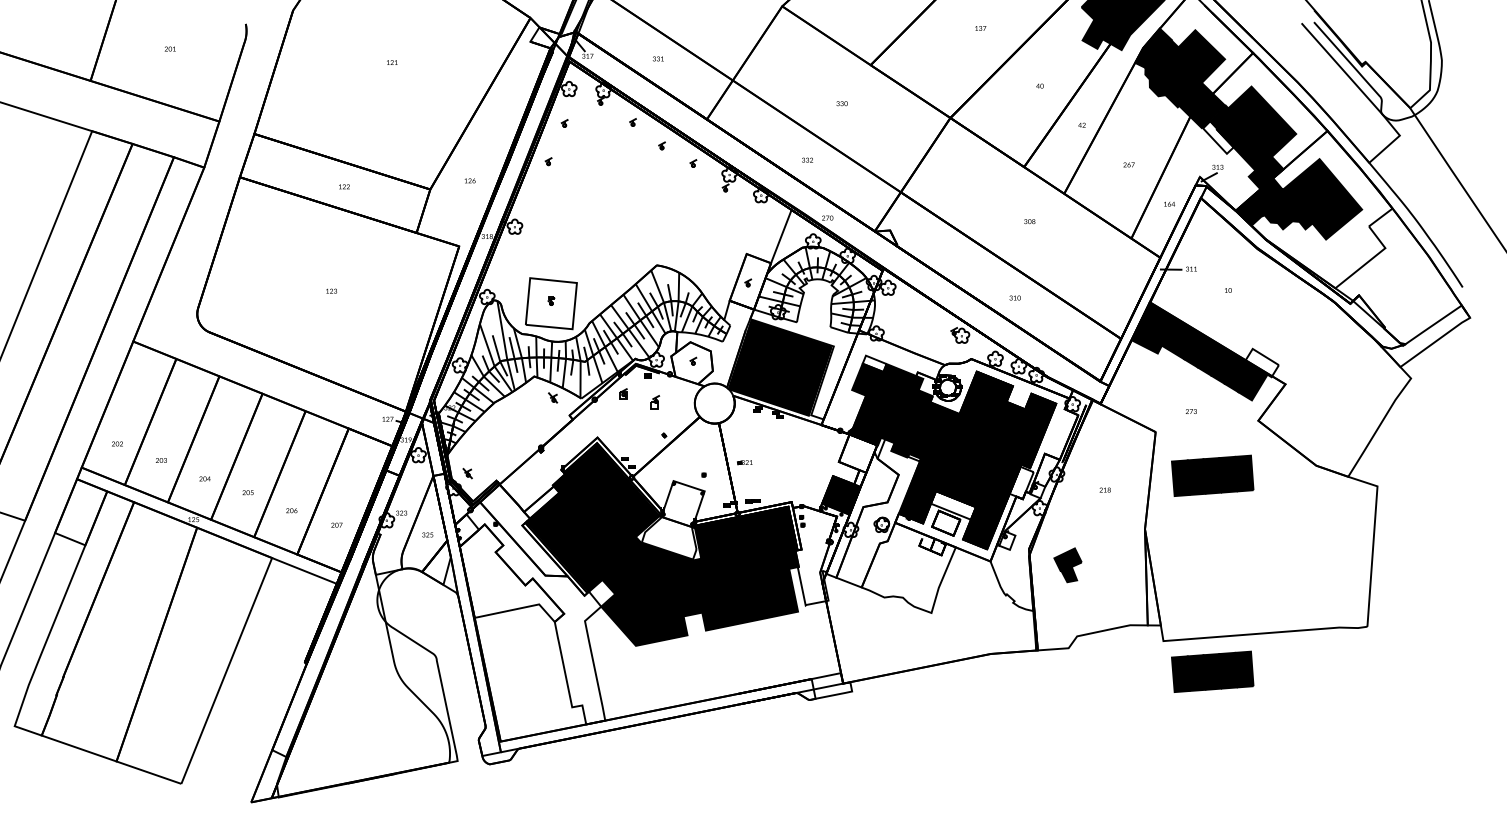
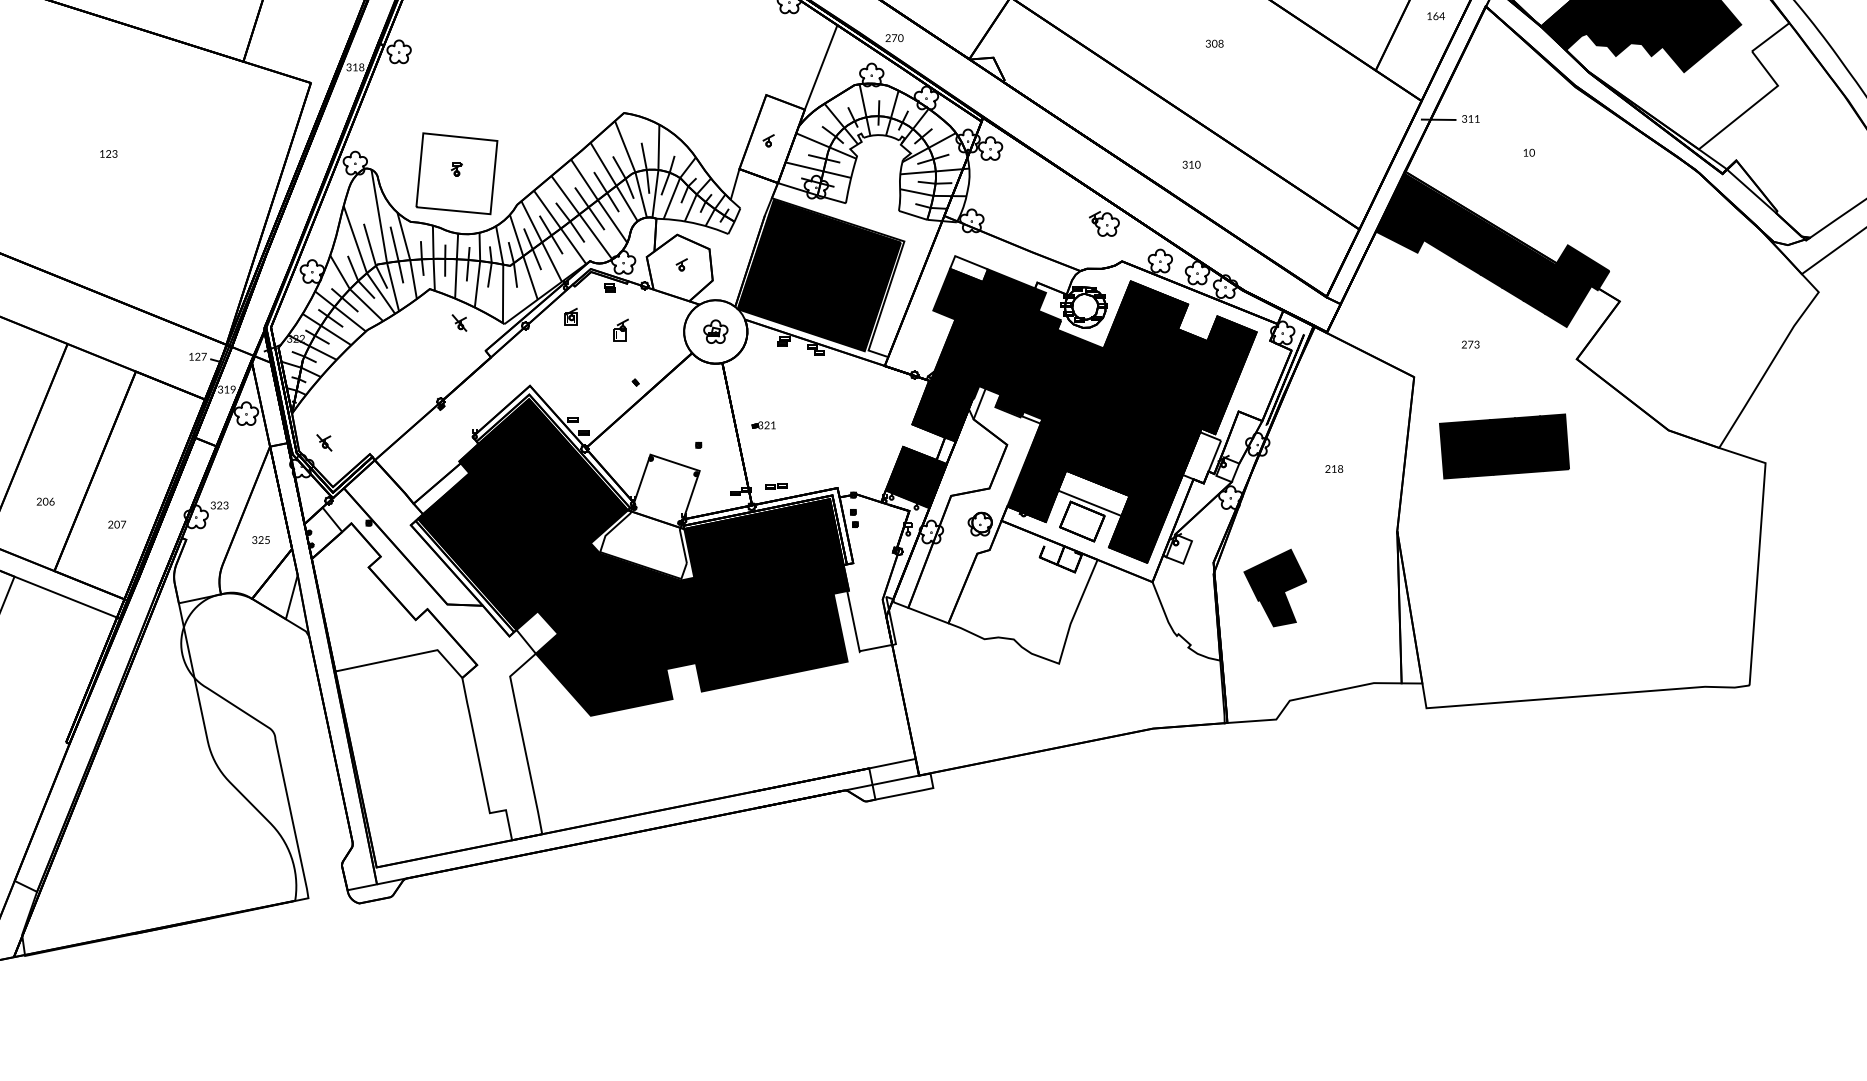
fill: (1261, 362) -> (1581, 266), added
part: (714, 403) -> (715, 331), added
fill: (857, 453) -> (941, 411), added
part: (1067, 565) -> (1274, 588), size x1.43
part: (1212, 671) -> (1504, 756), removed

